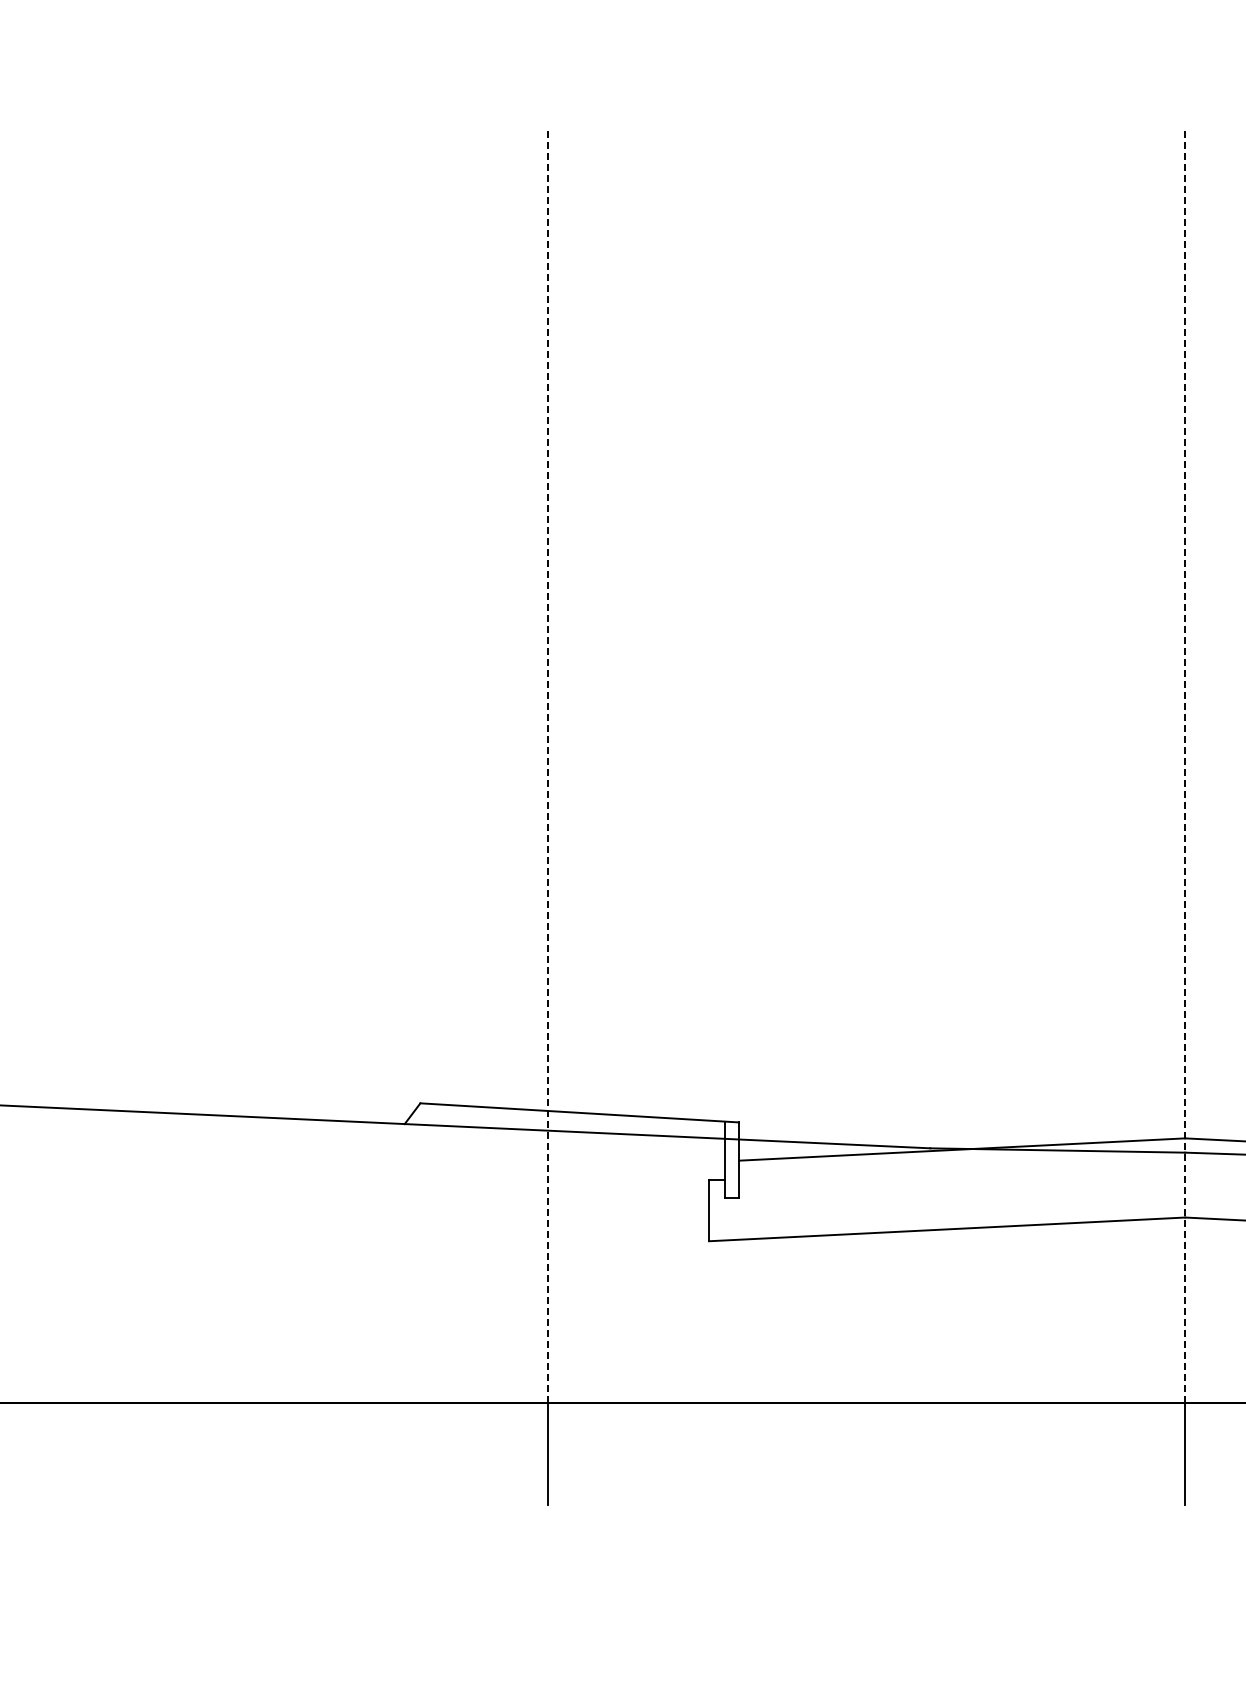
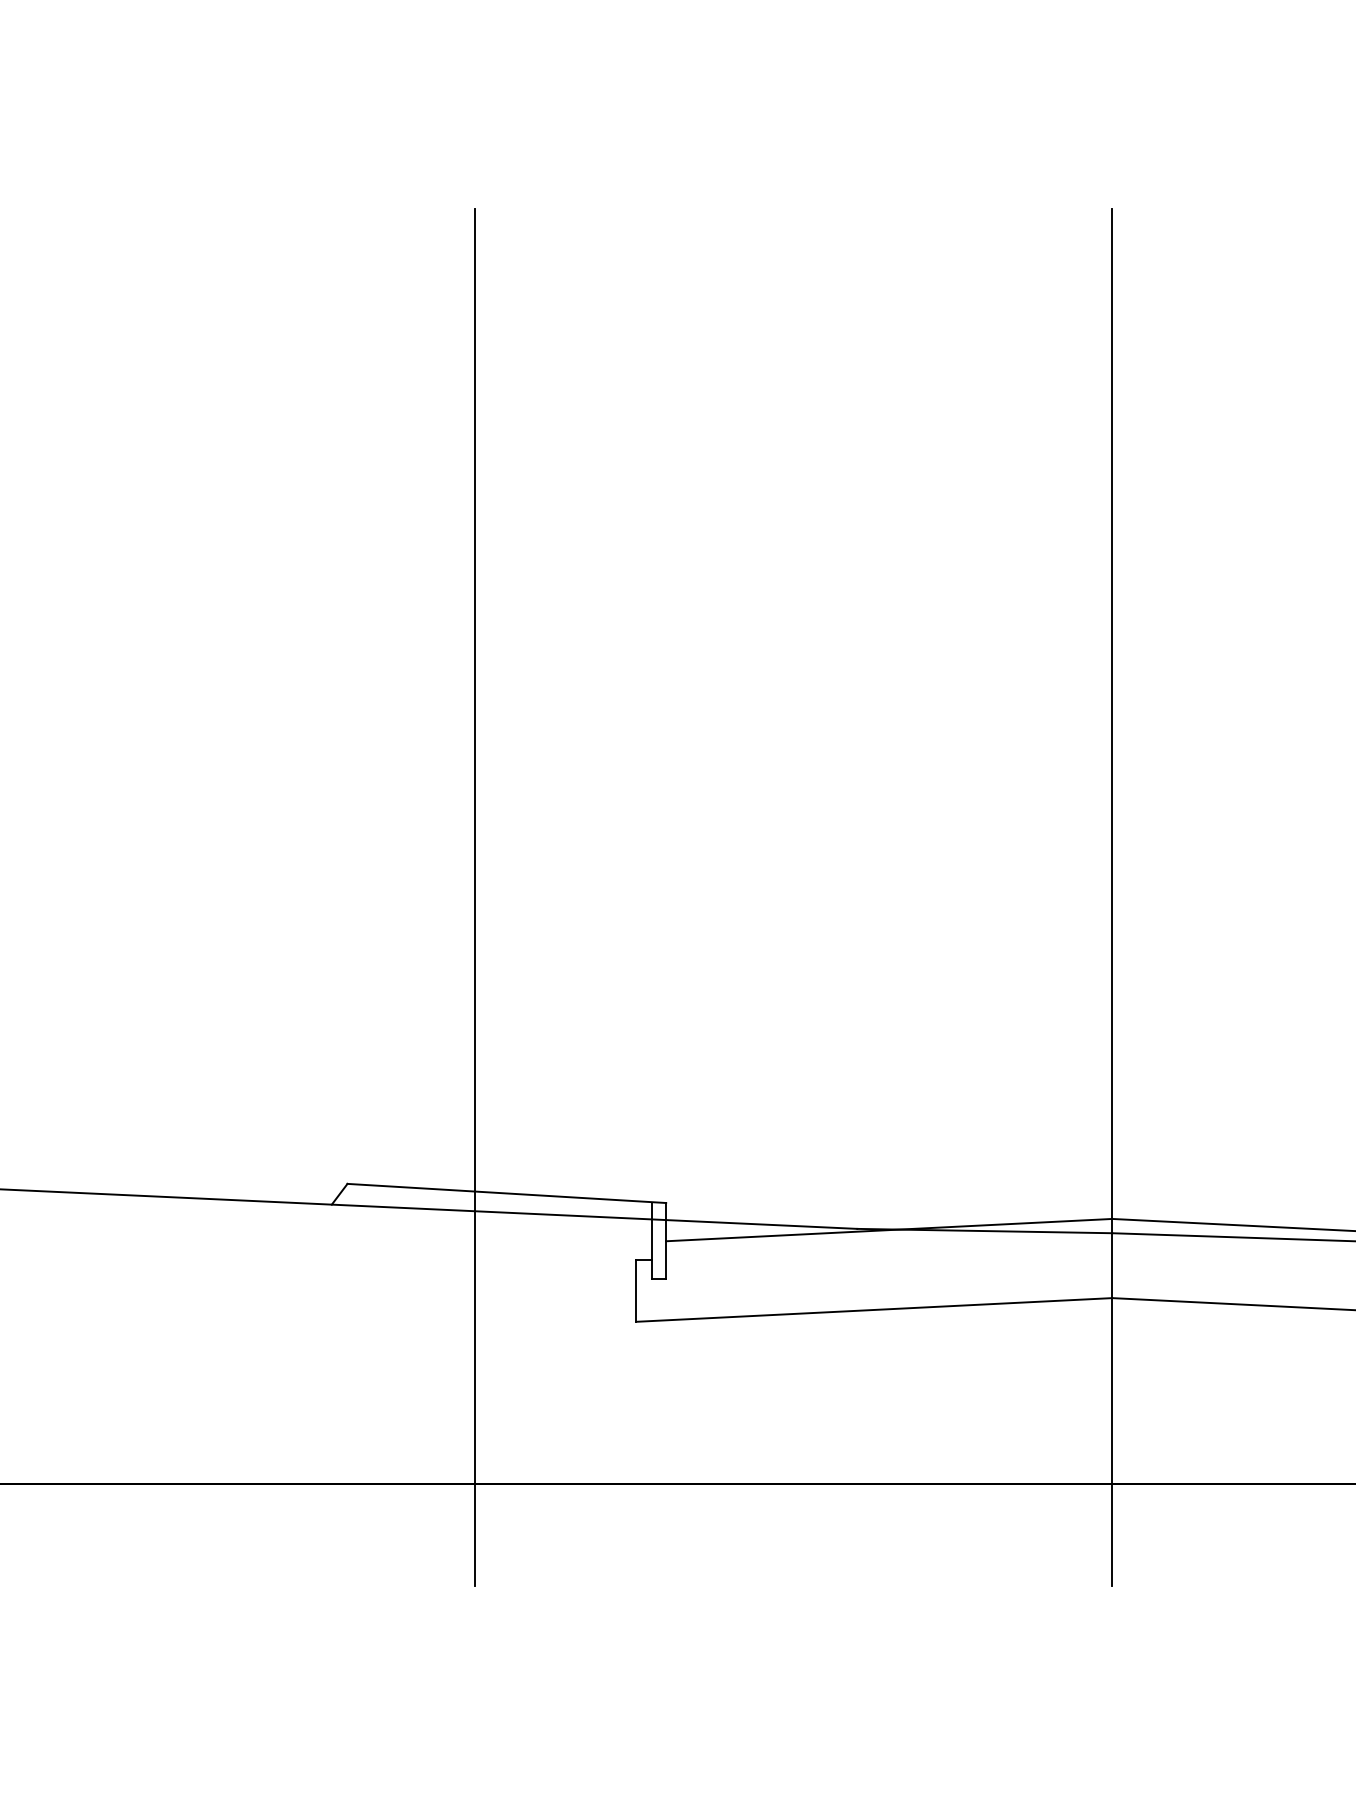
line: (547, 764) -> (474, 845), dashed -> solid
line: (1185, 764) -> (1112, 845), dashed -> solid

